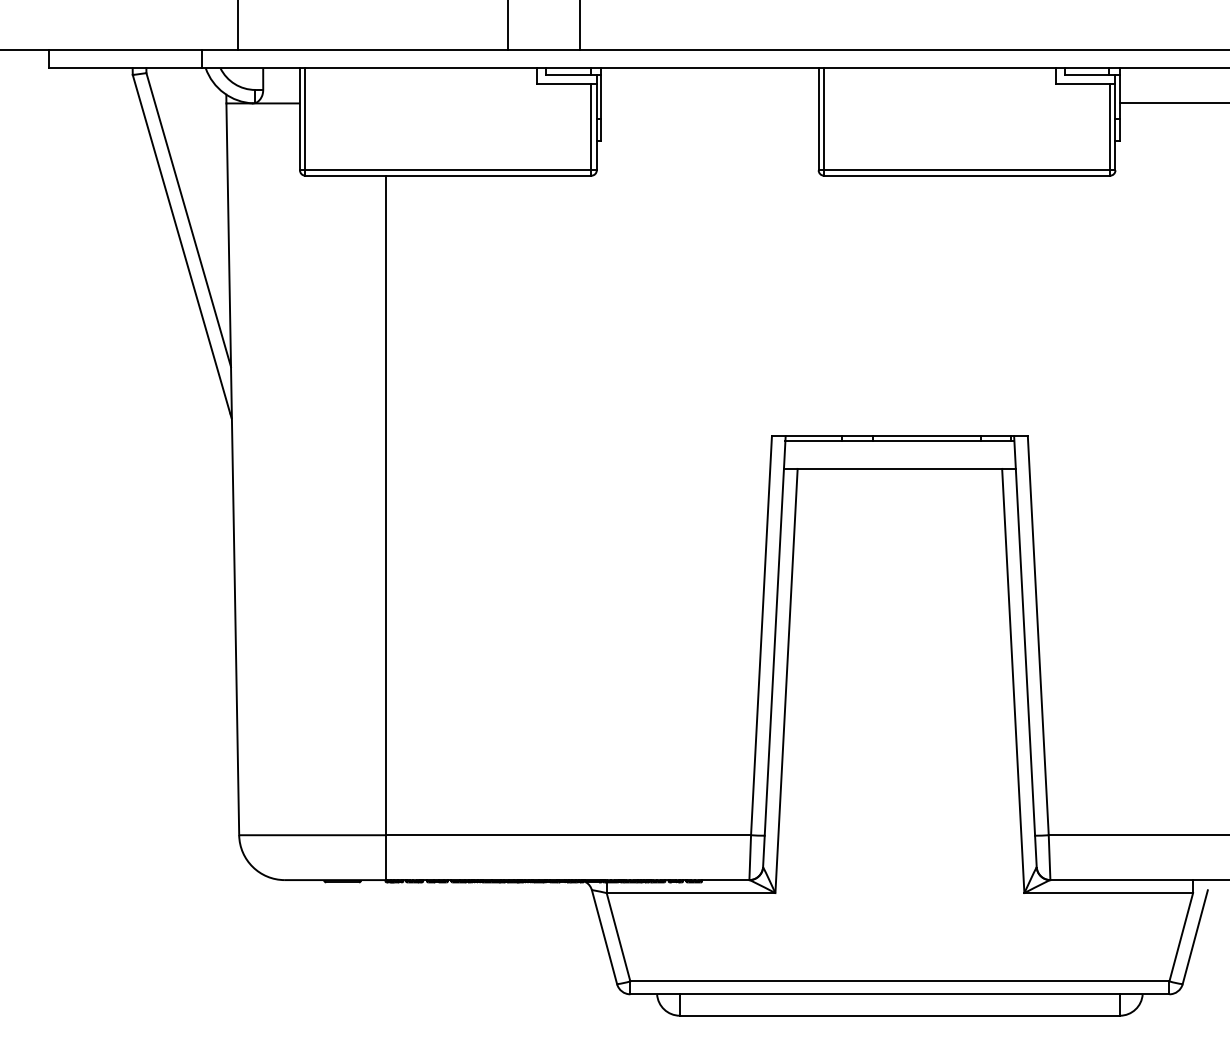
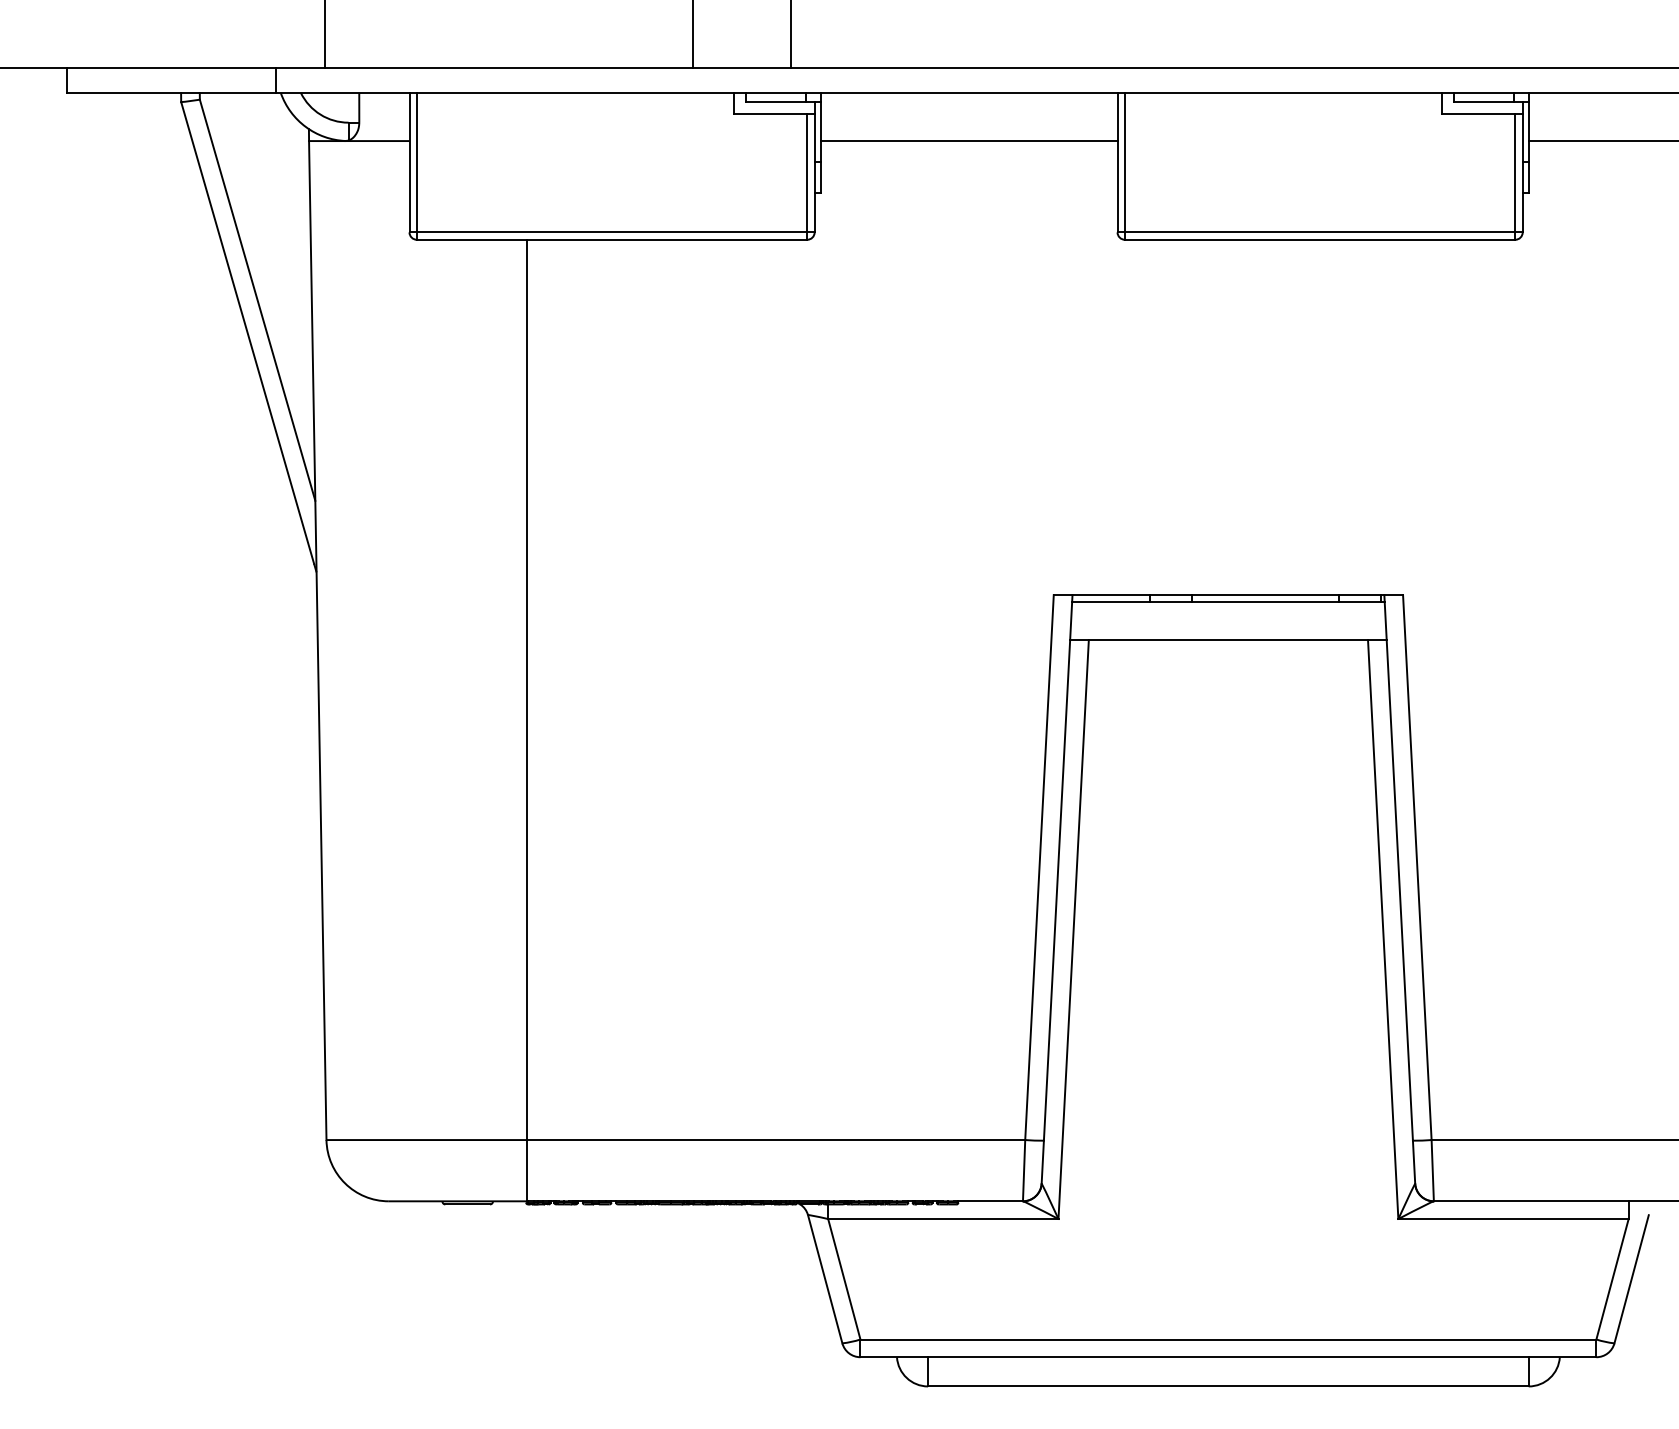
line: (709, 103) -> (968, 141), added

